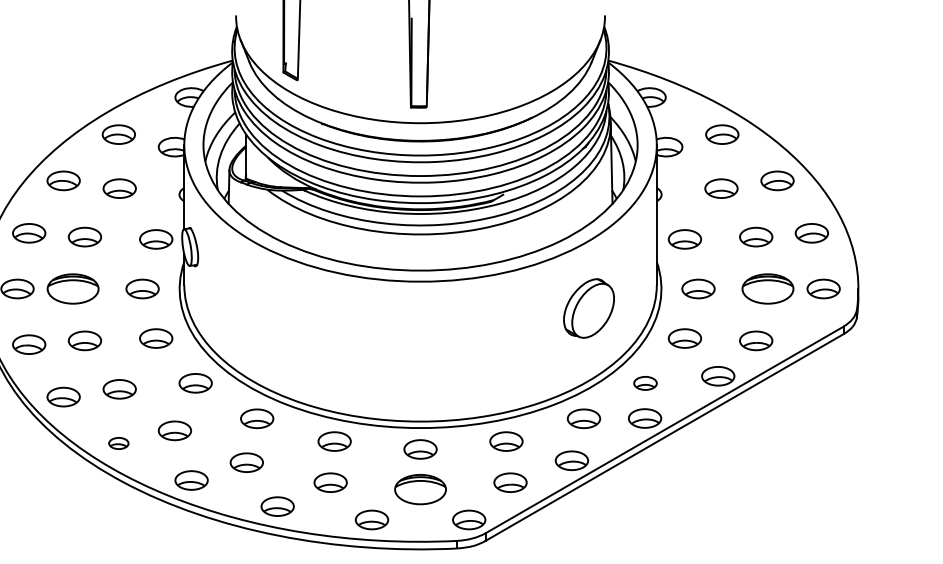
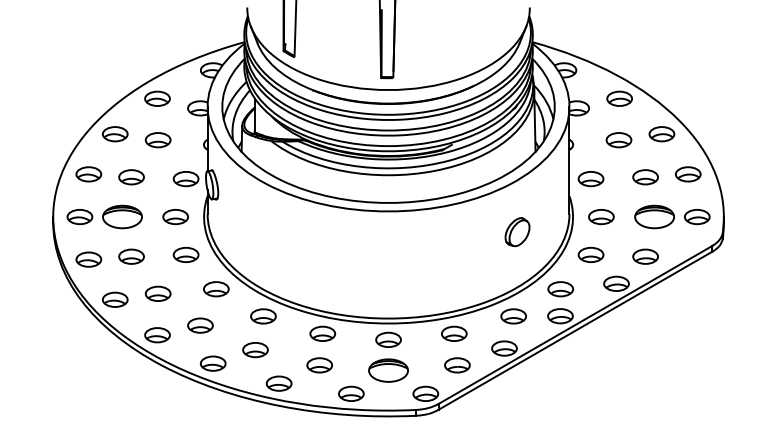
part: (588, 309) -> (517, 232), size x0.62
part: (645, 383) -> (560, 289), size x1.43
part: (118, 443) -> (157, 335), size x1.67

